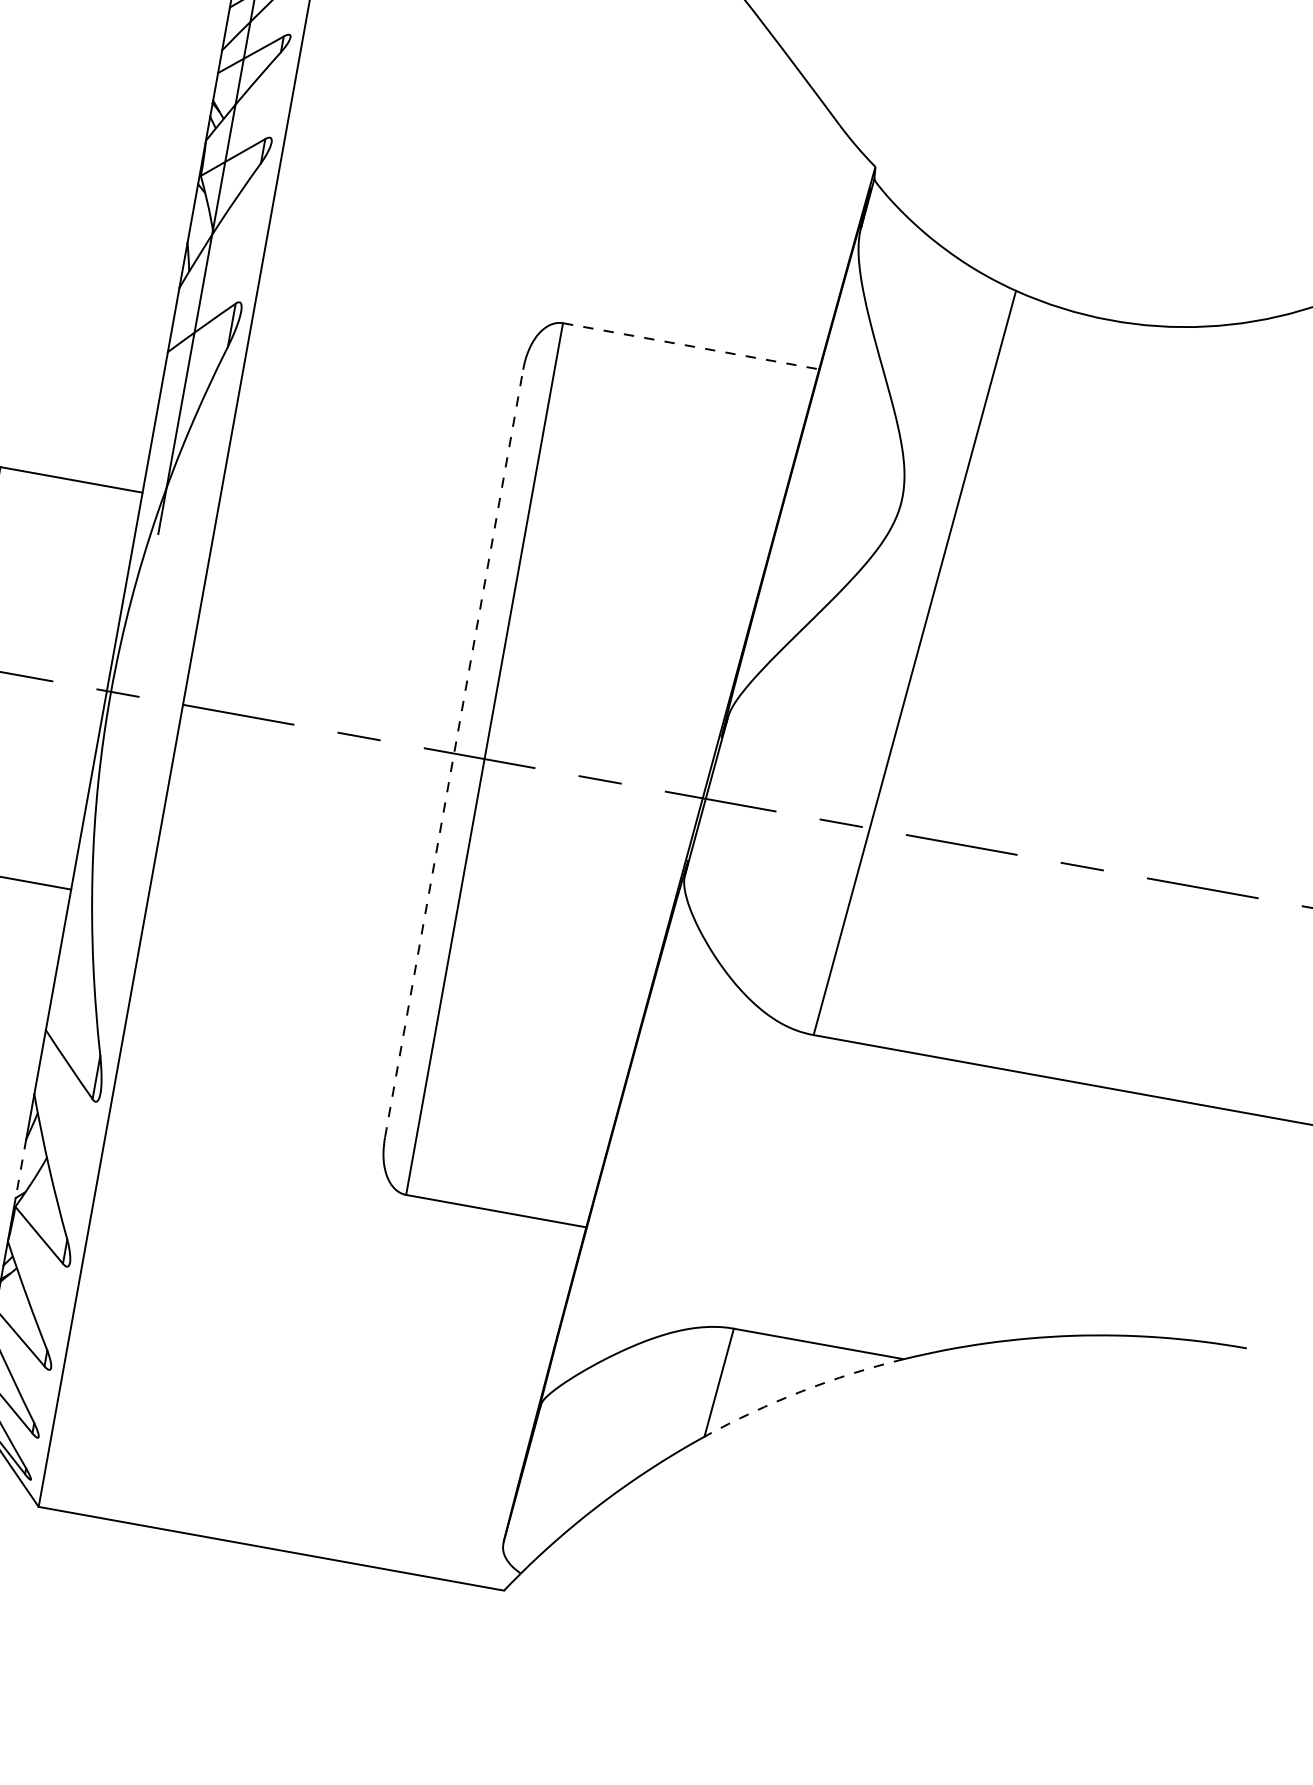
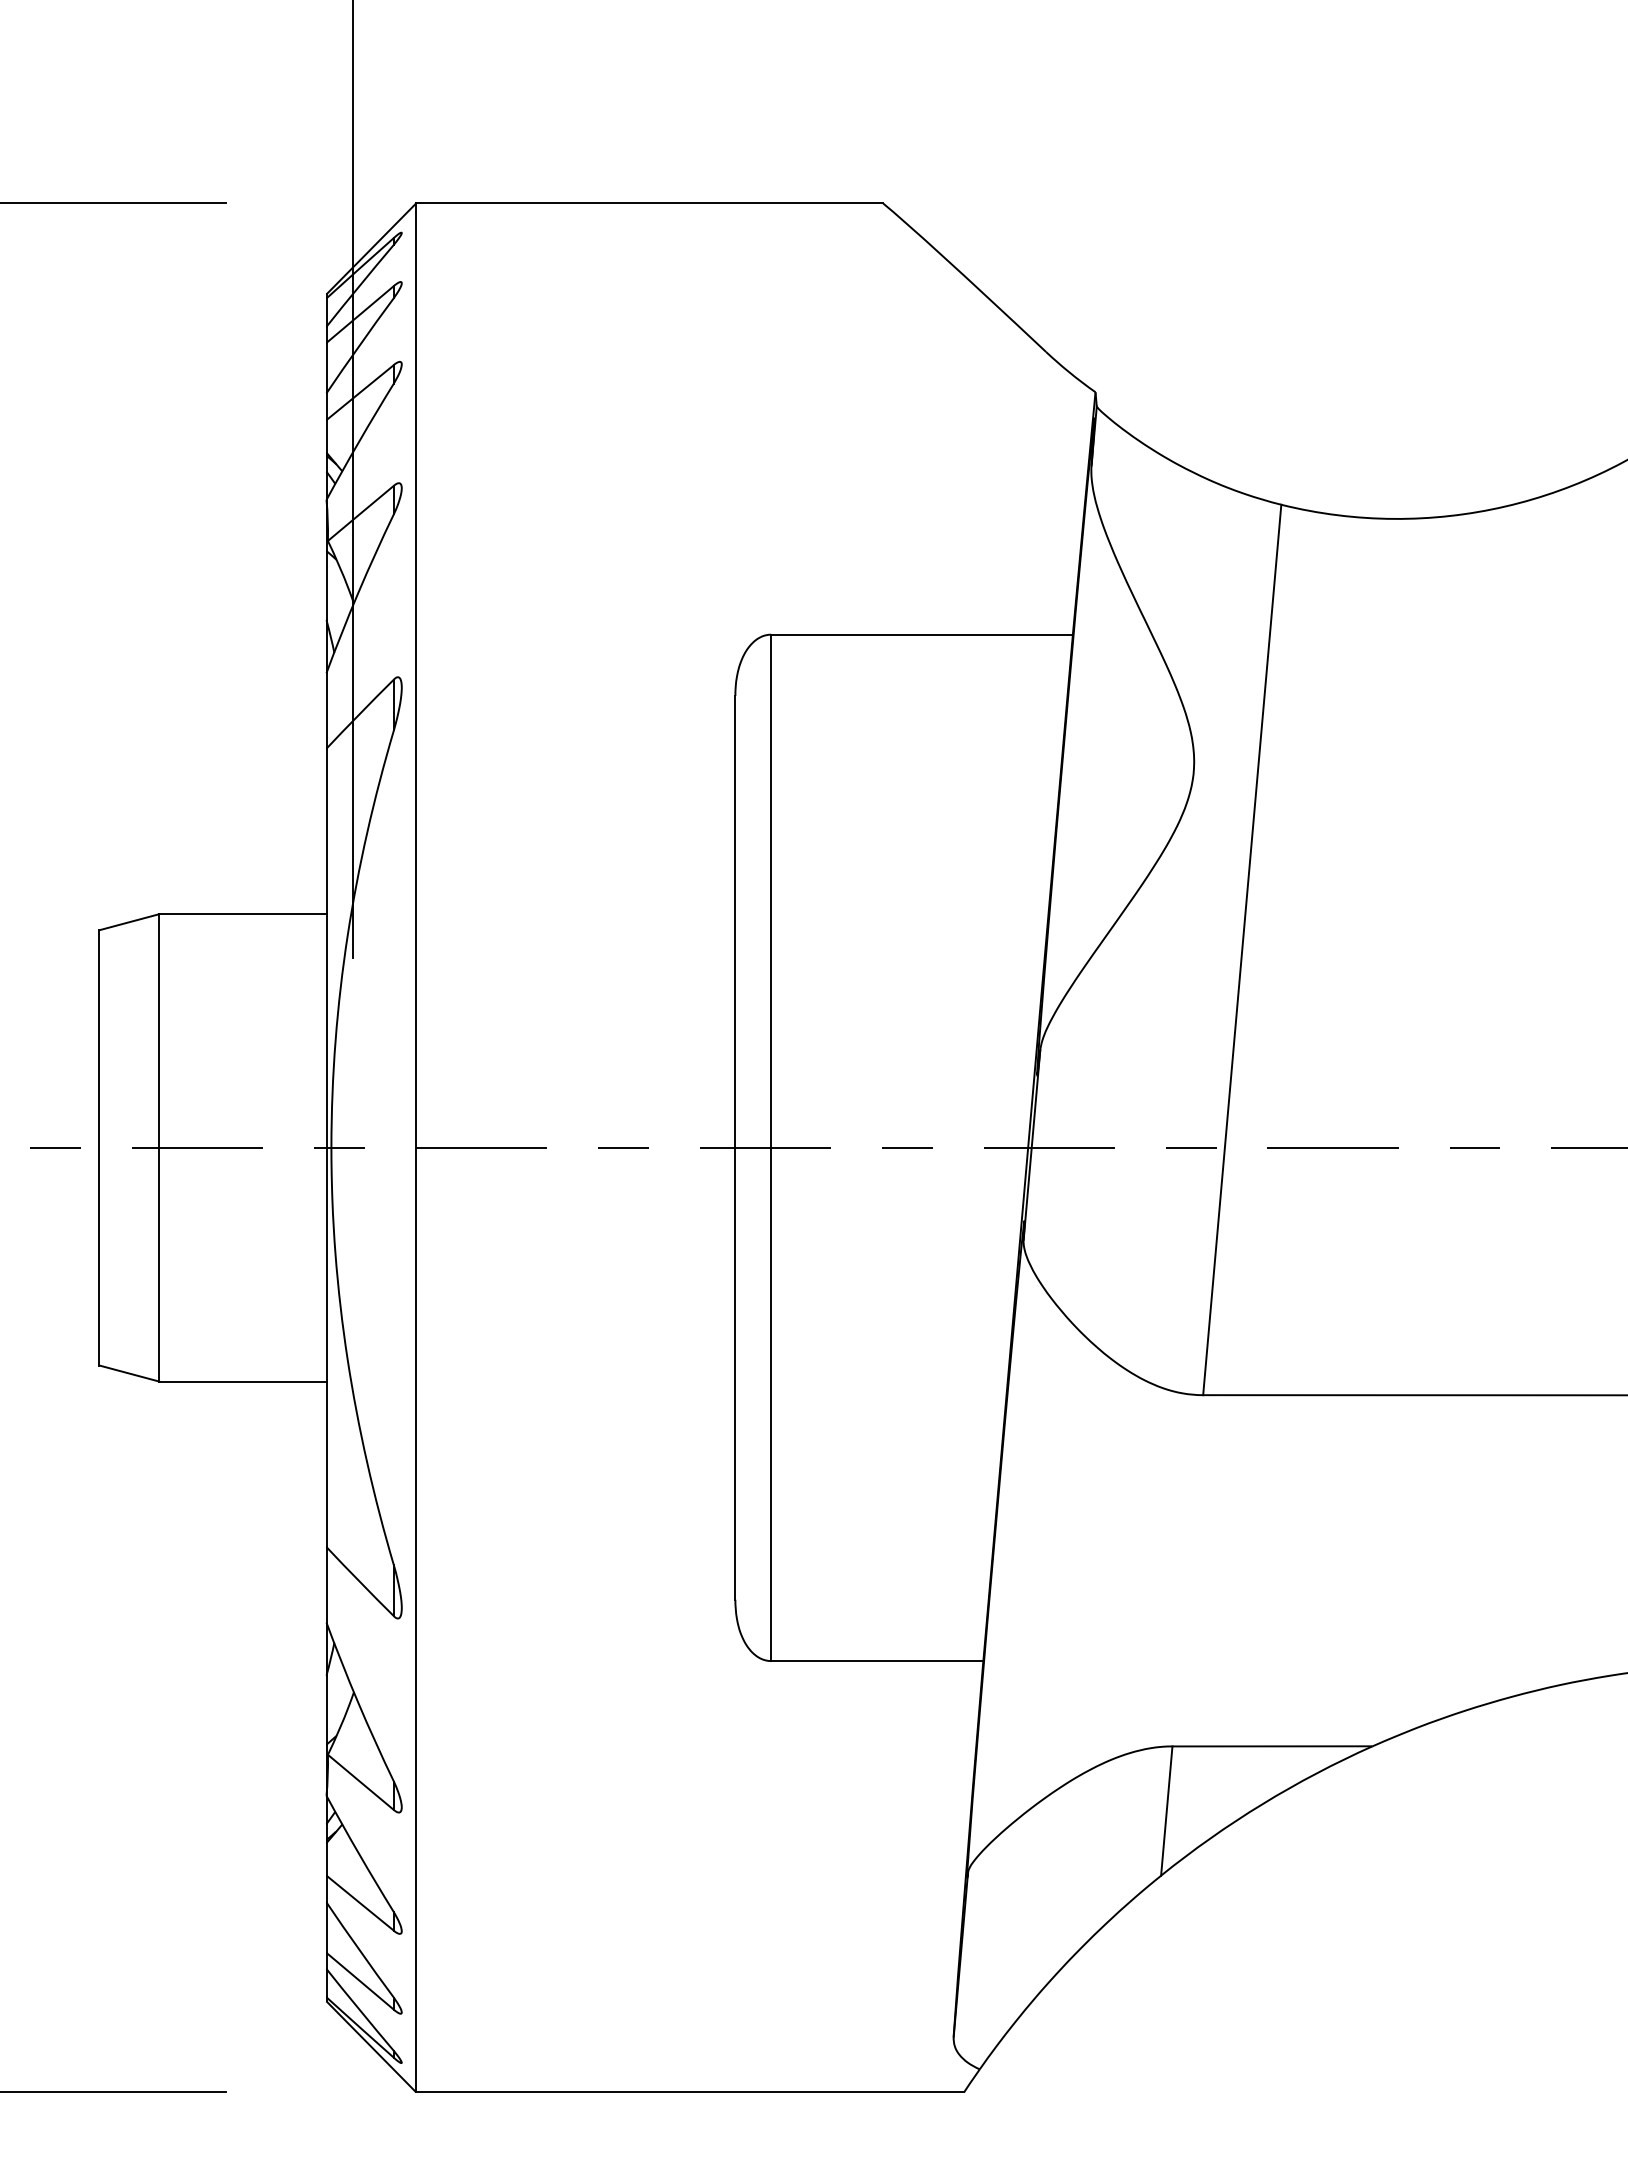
line: (691, 346) -> (922, 634), dashed -> solid
line: (454, 753) -> (735, 1147), dashed -> solid
line: (20, 1168) -> (326, 1710), dashed -> solid
arc: (801, 1391) -> (1262, 1804), dashed -> solid

